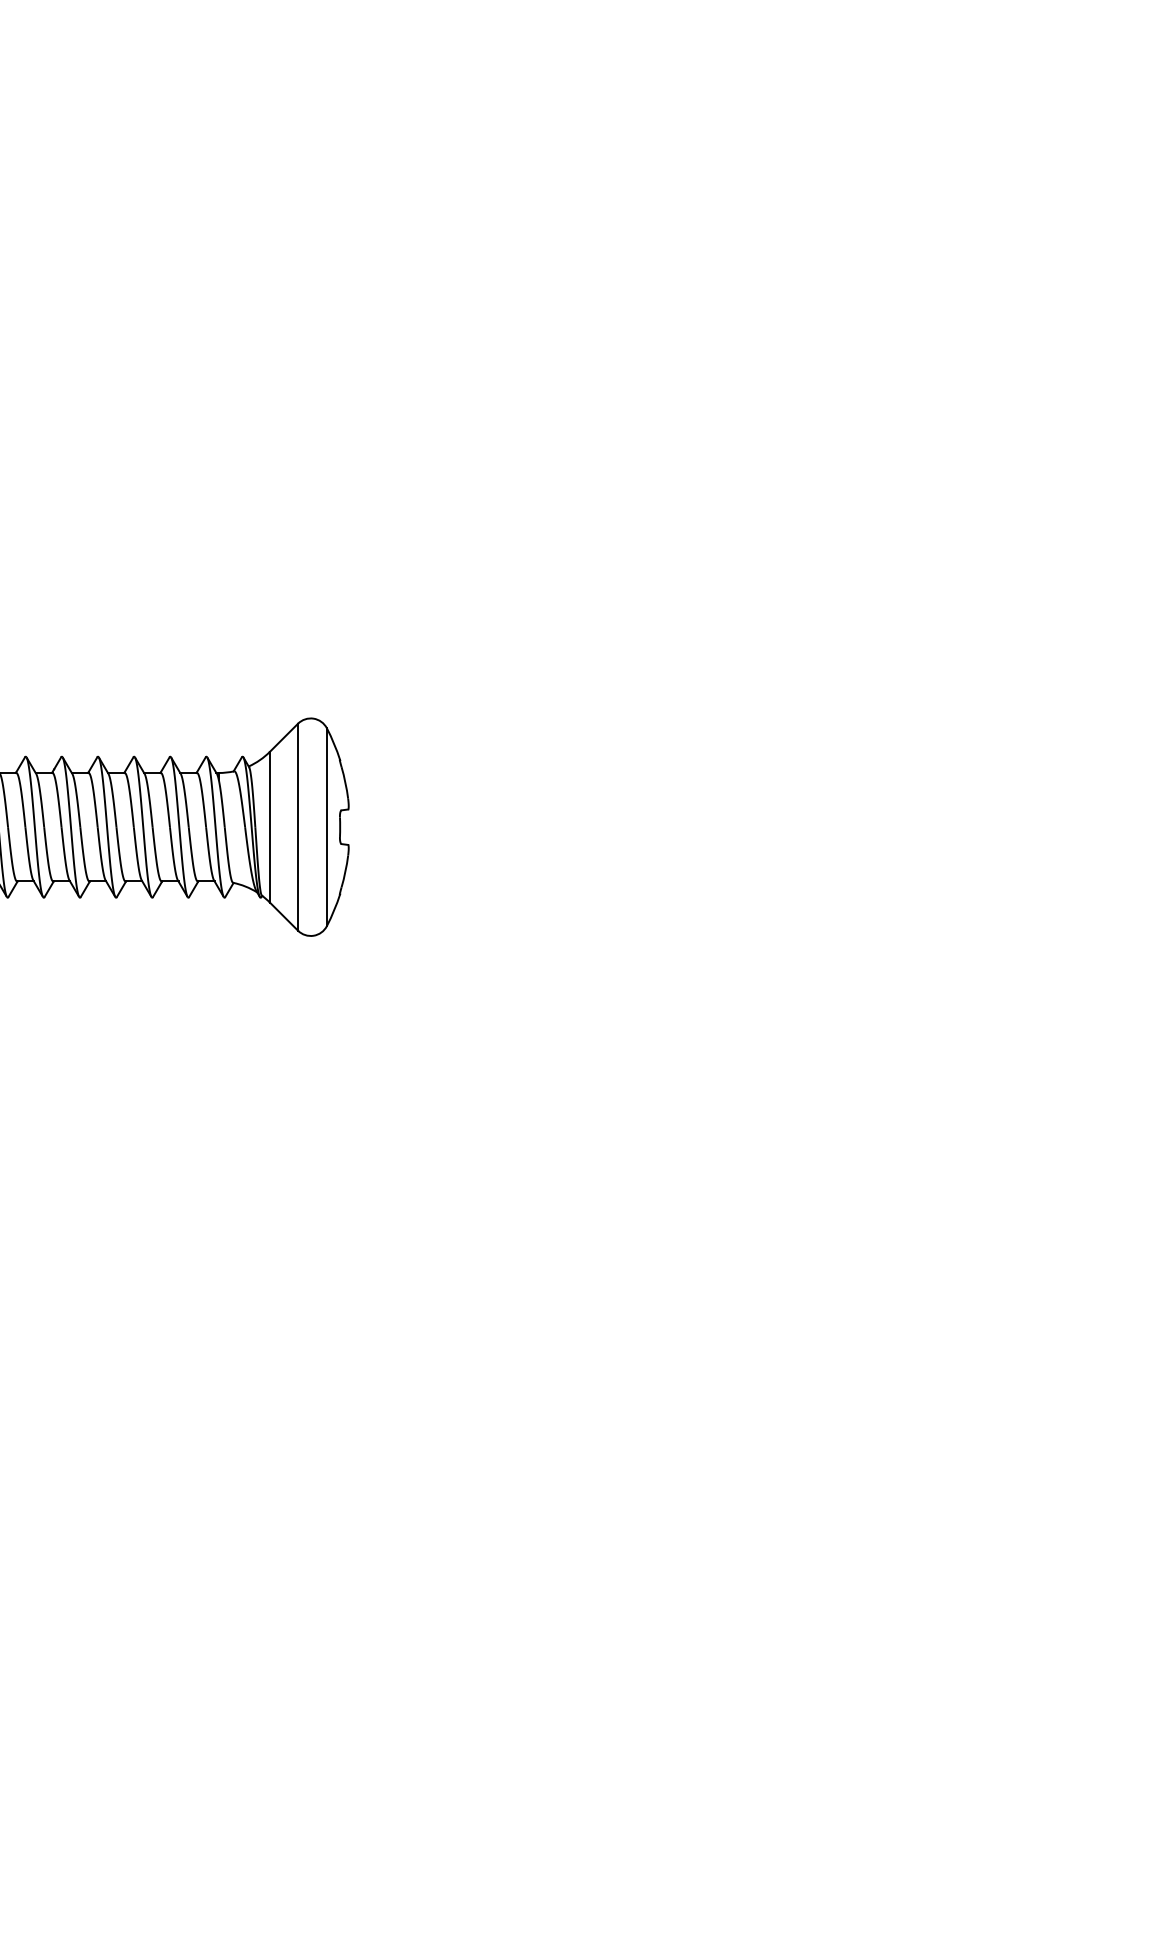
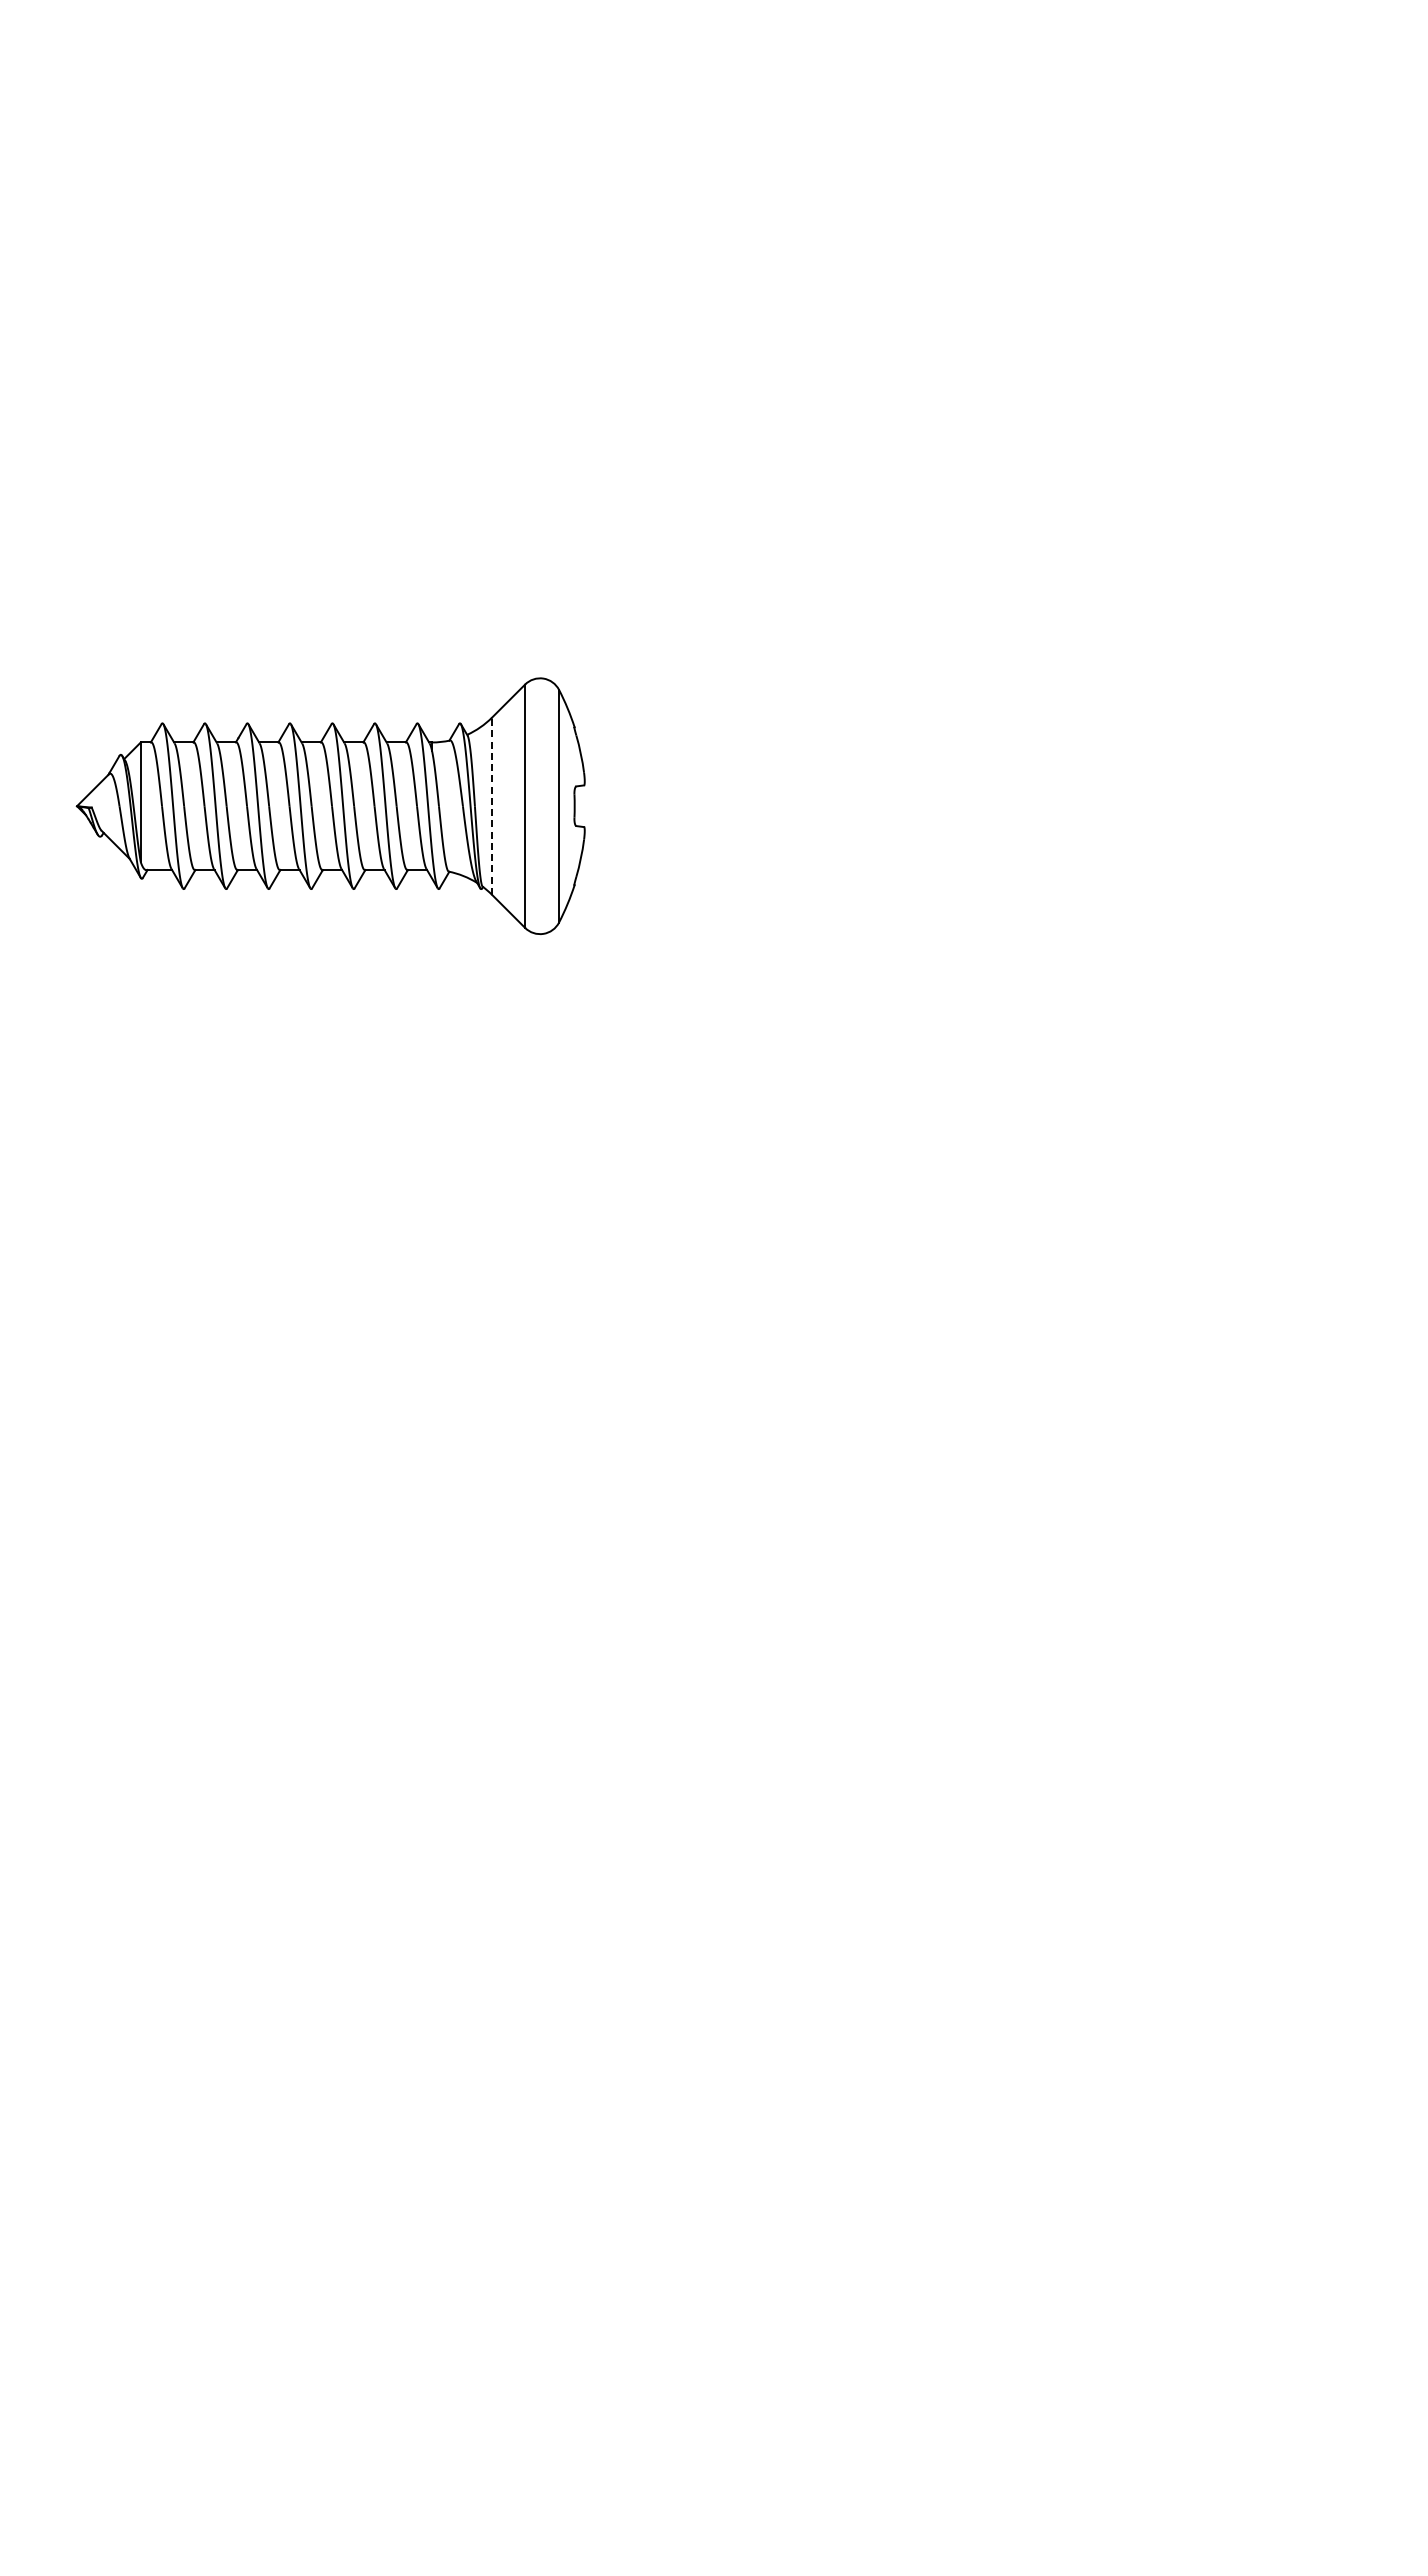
line: (270, 827) -> (492, 806), solid -> dashed

